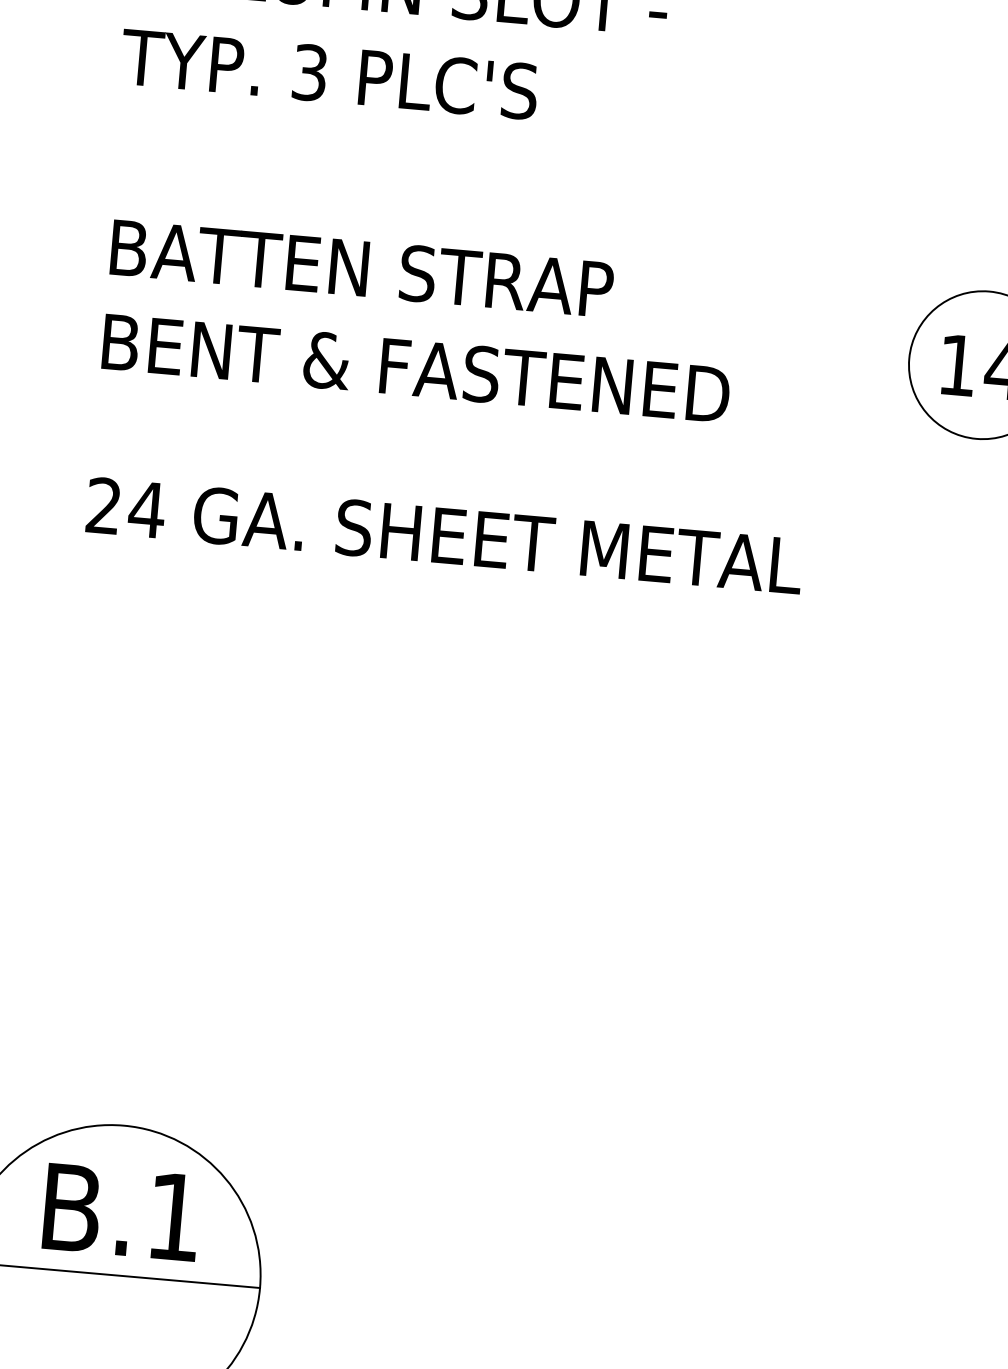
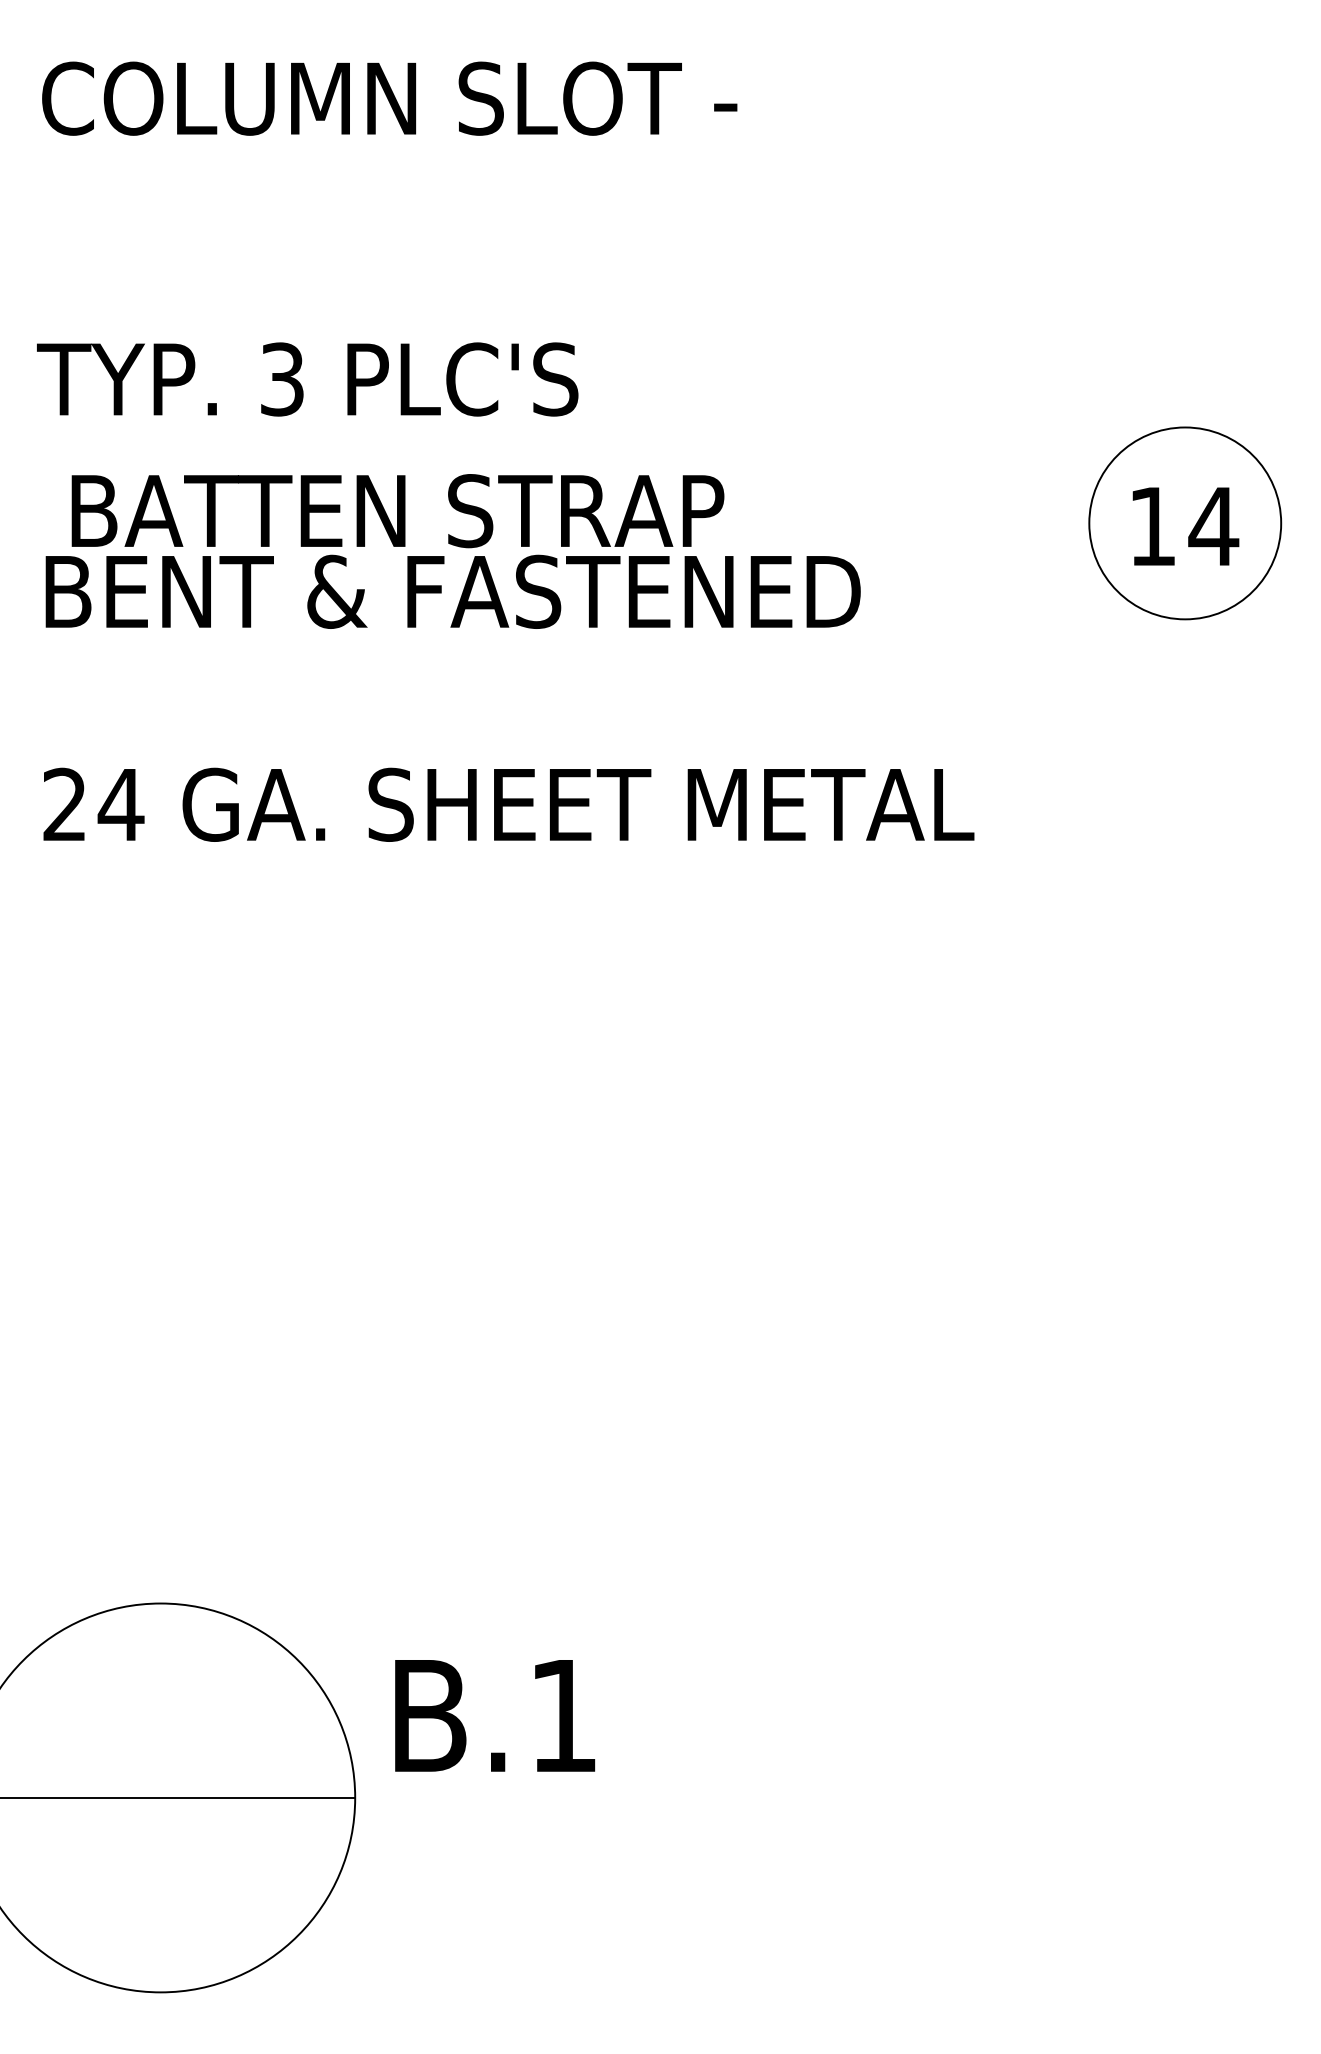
text: (329, 74) -> (307, 379), moved
text: (361, 269) -> (397, 511), moved
text: (122, 1212) -> (495, 1715), moved

